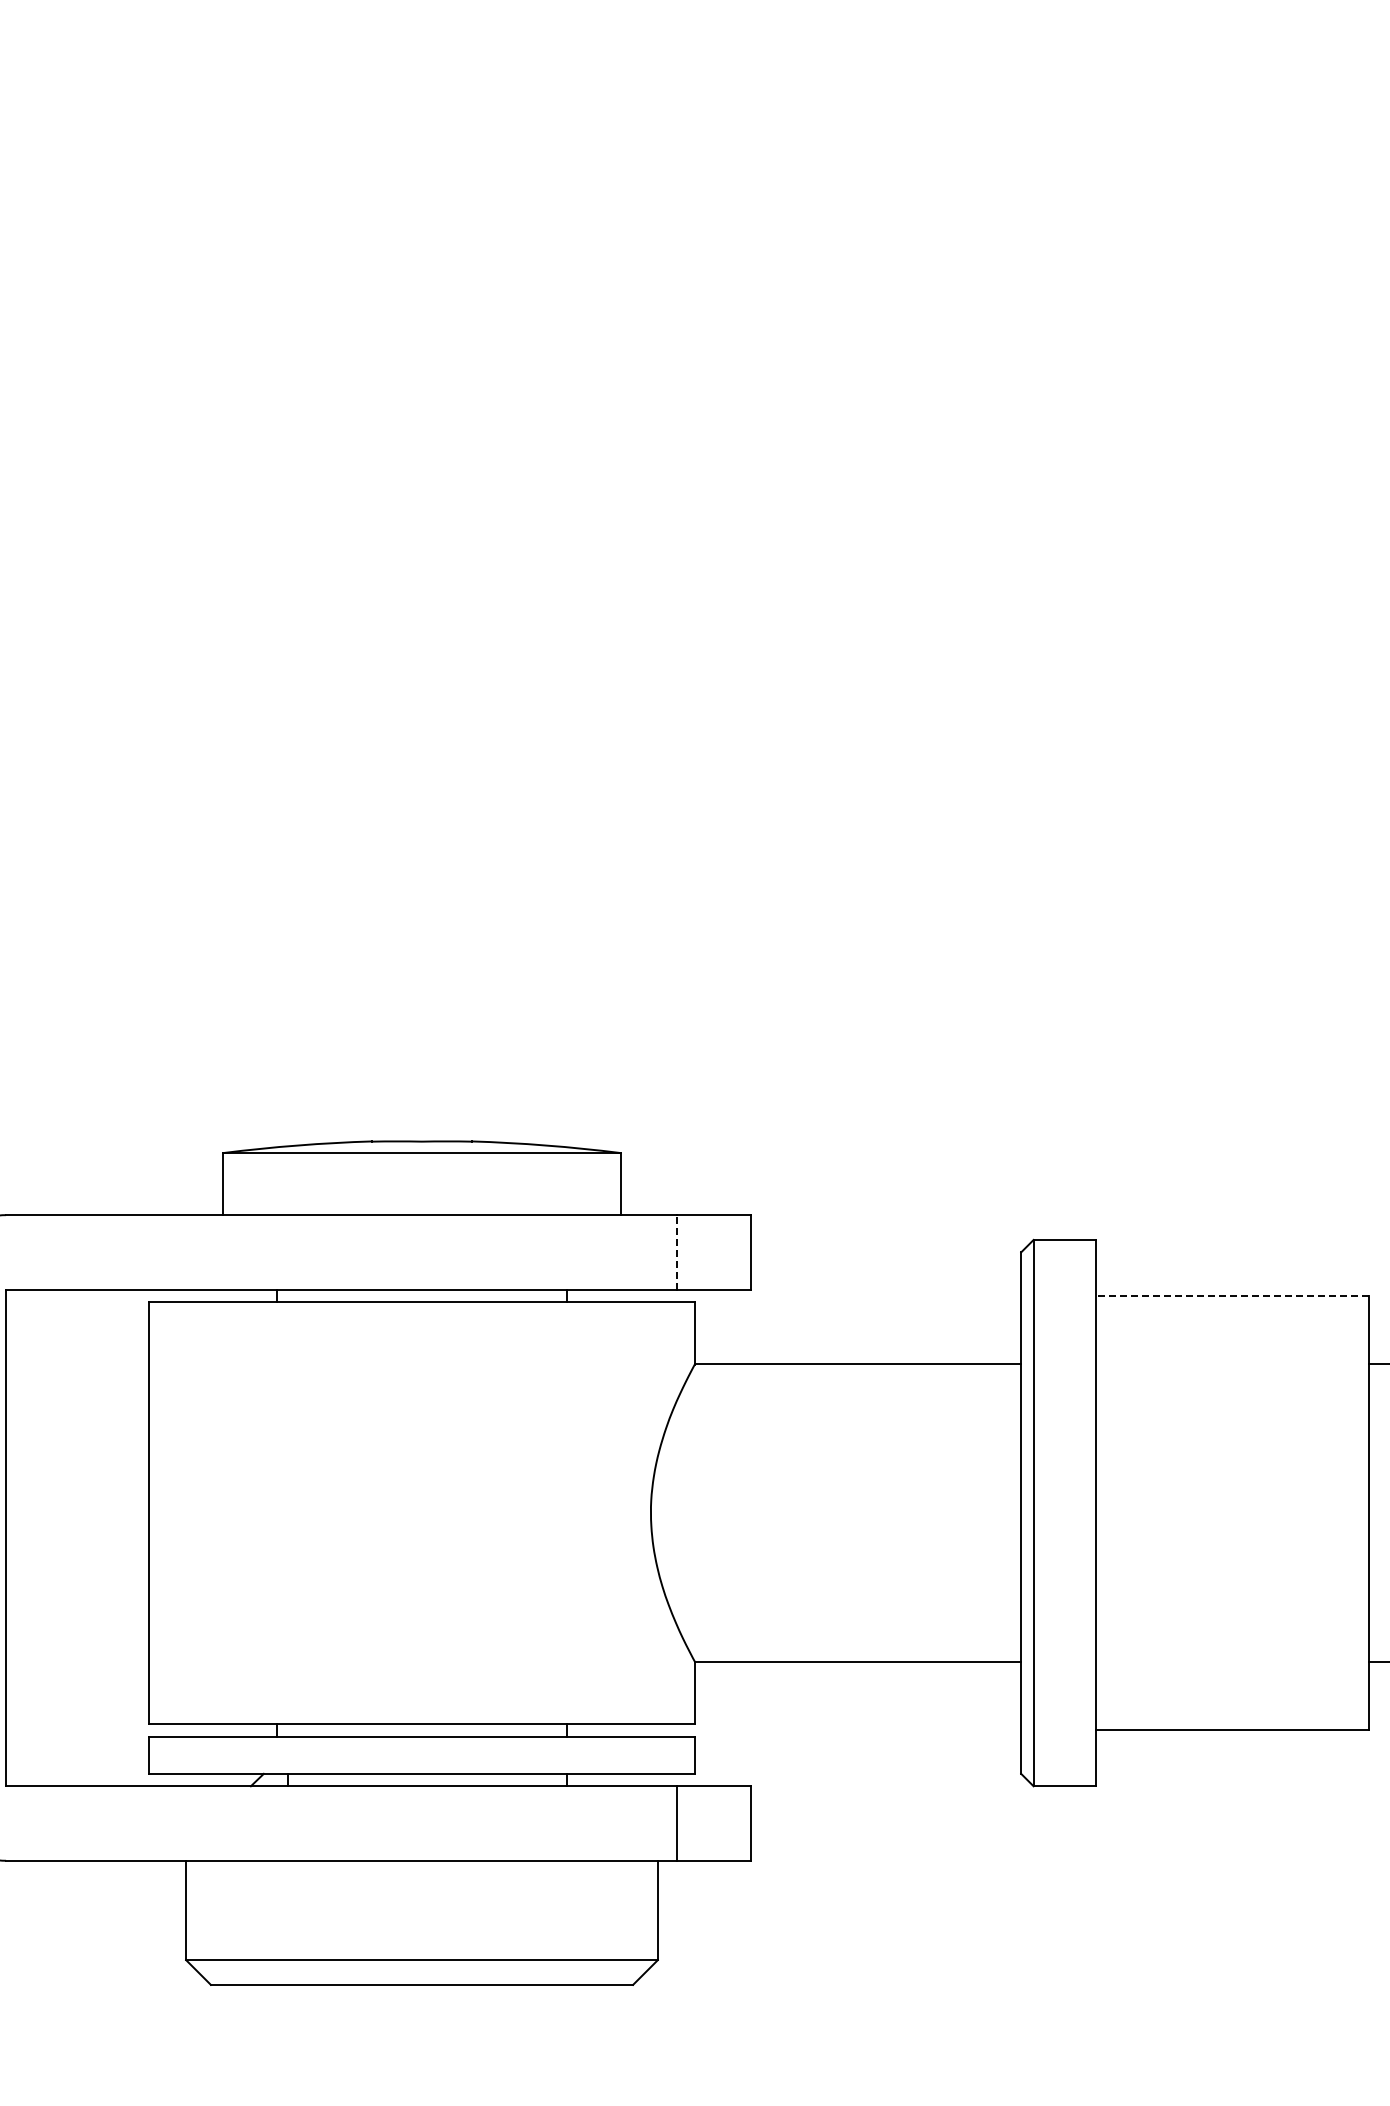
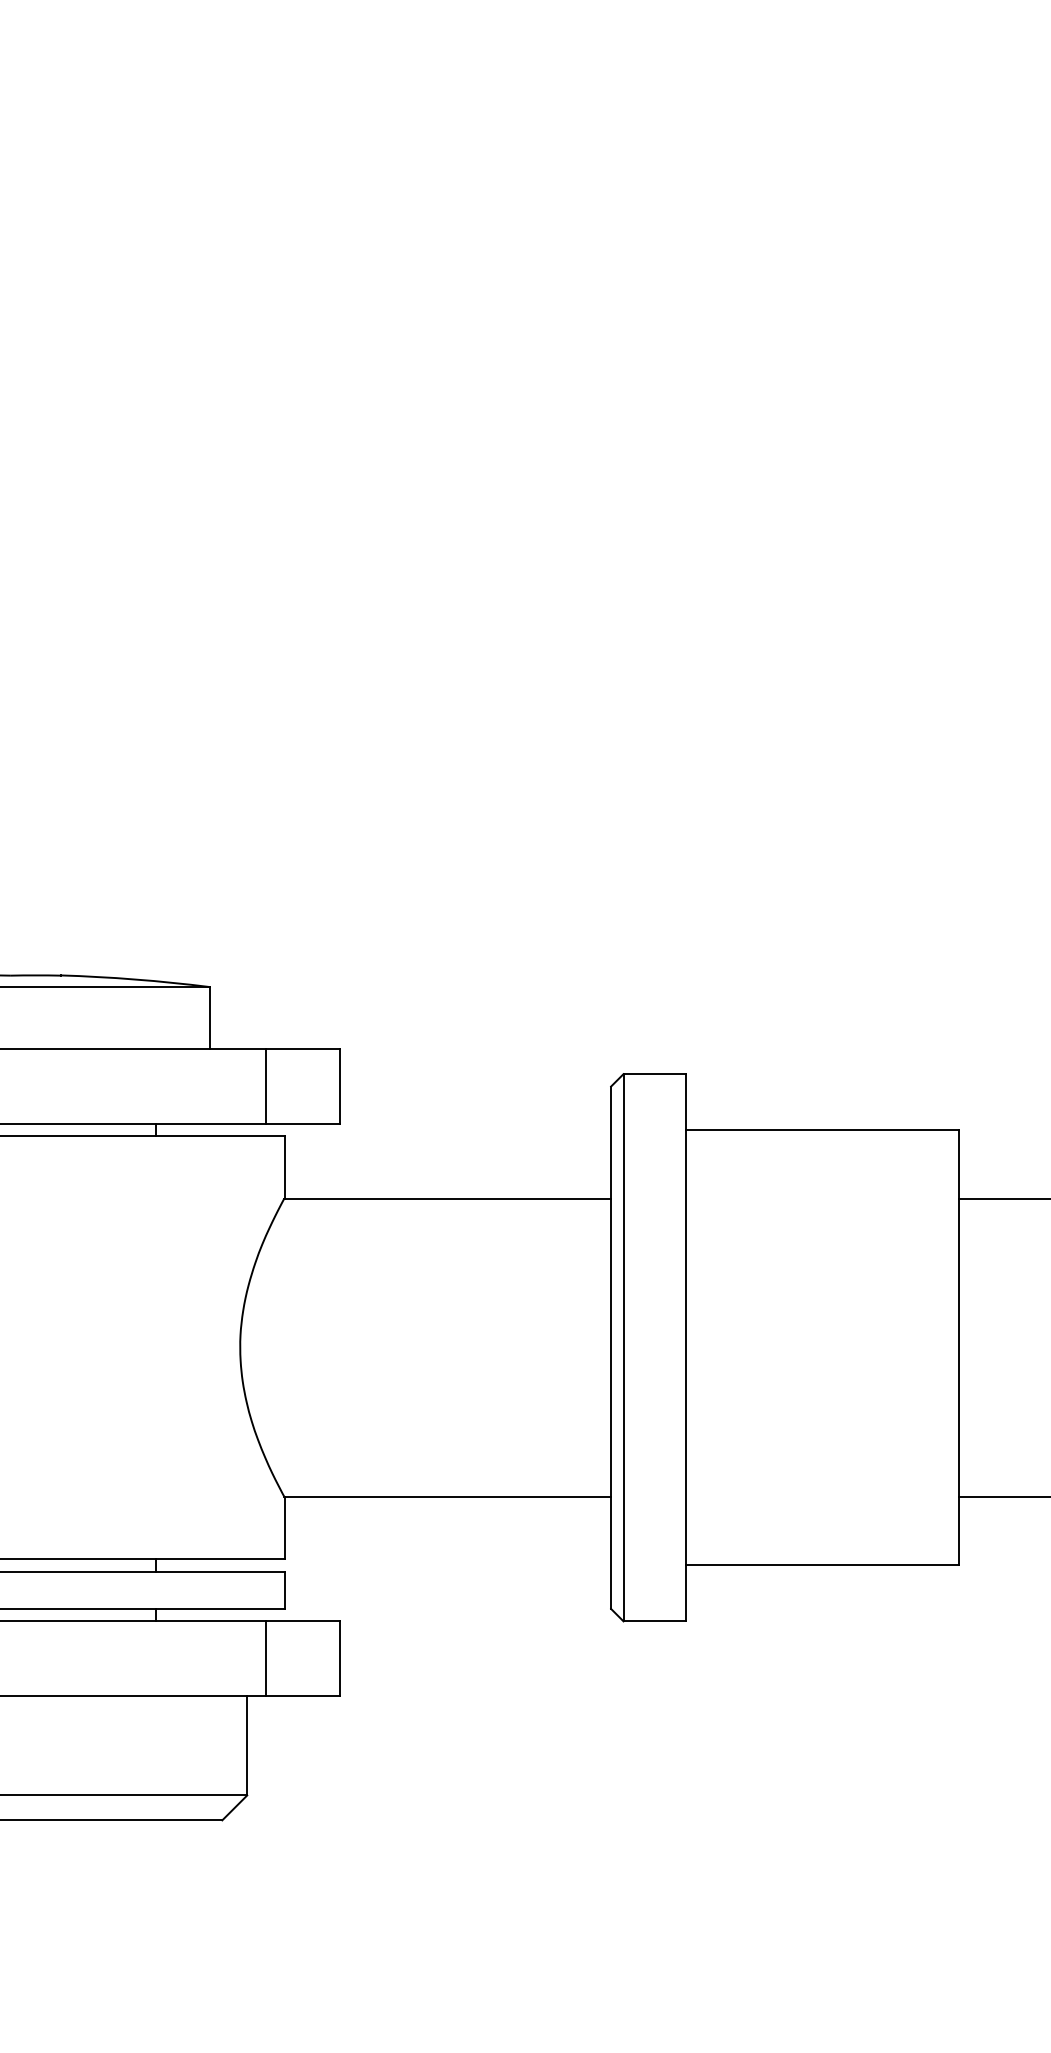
line: (676, 1251) -> (265, 1085), dashed -> solid
line: (1232, 1295) -> (822, 1129), dashed -> solid

